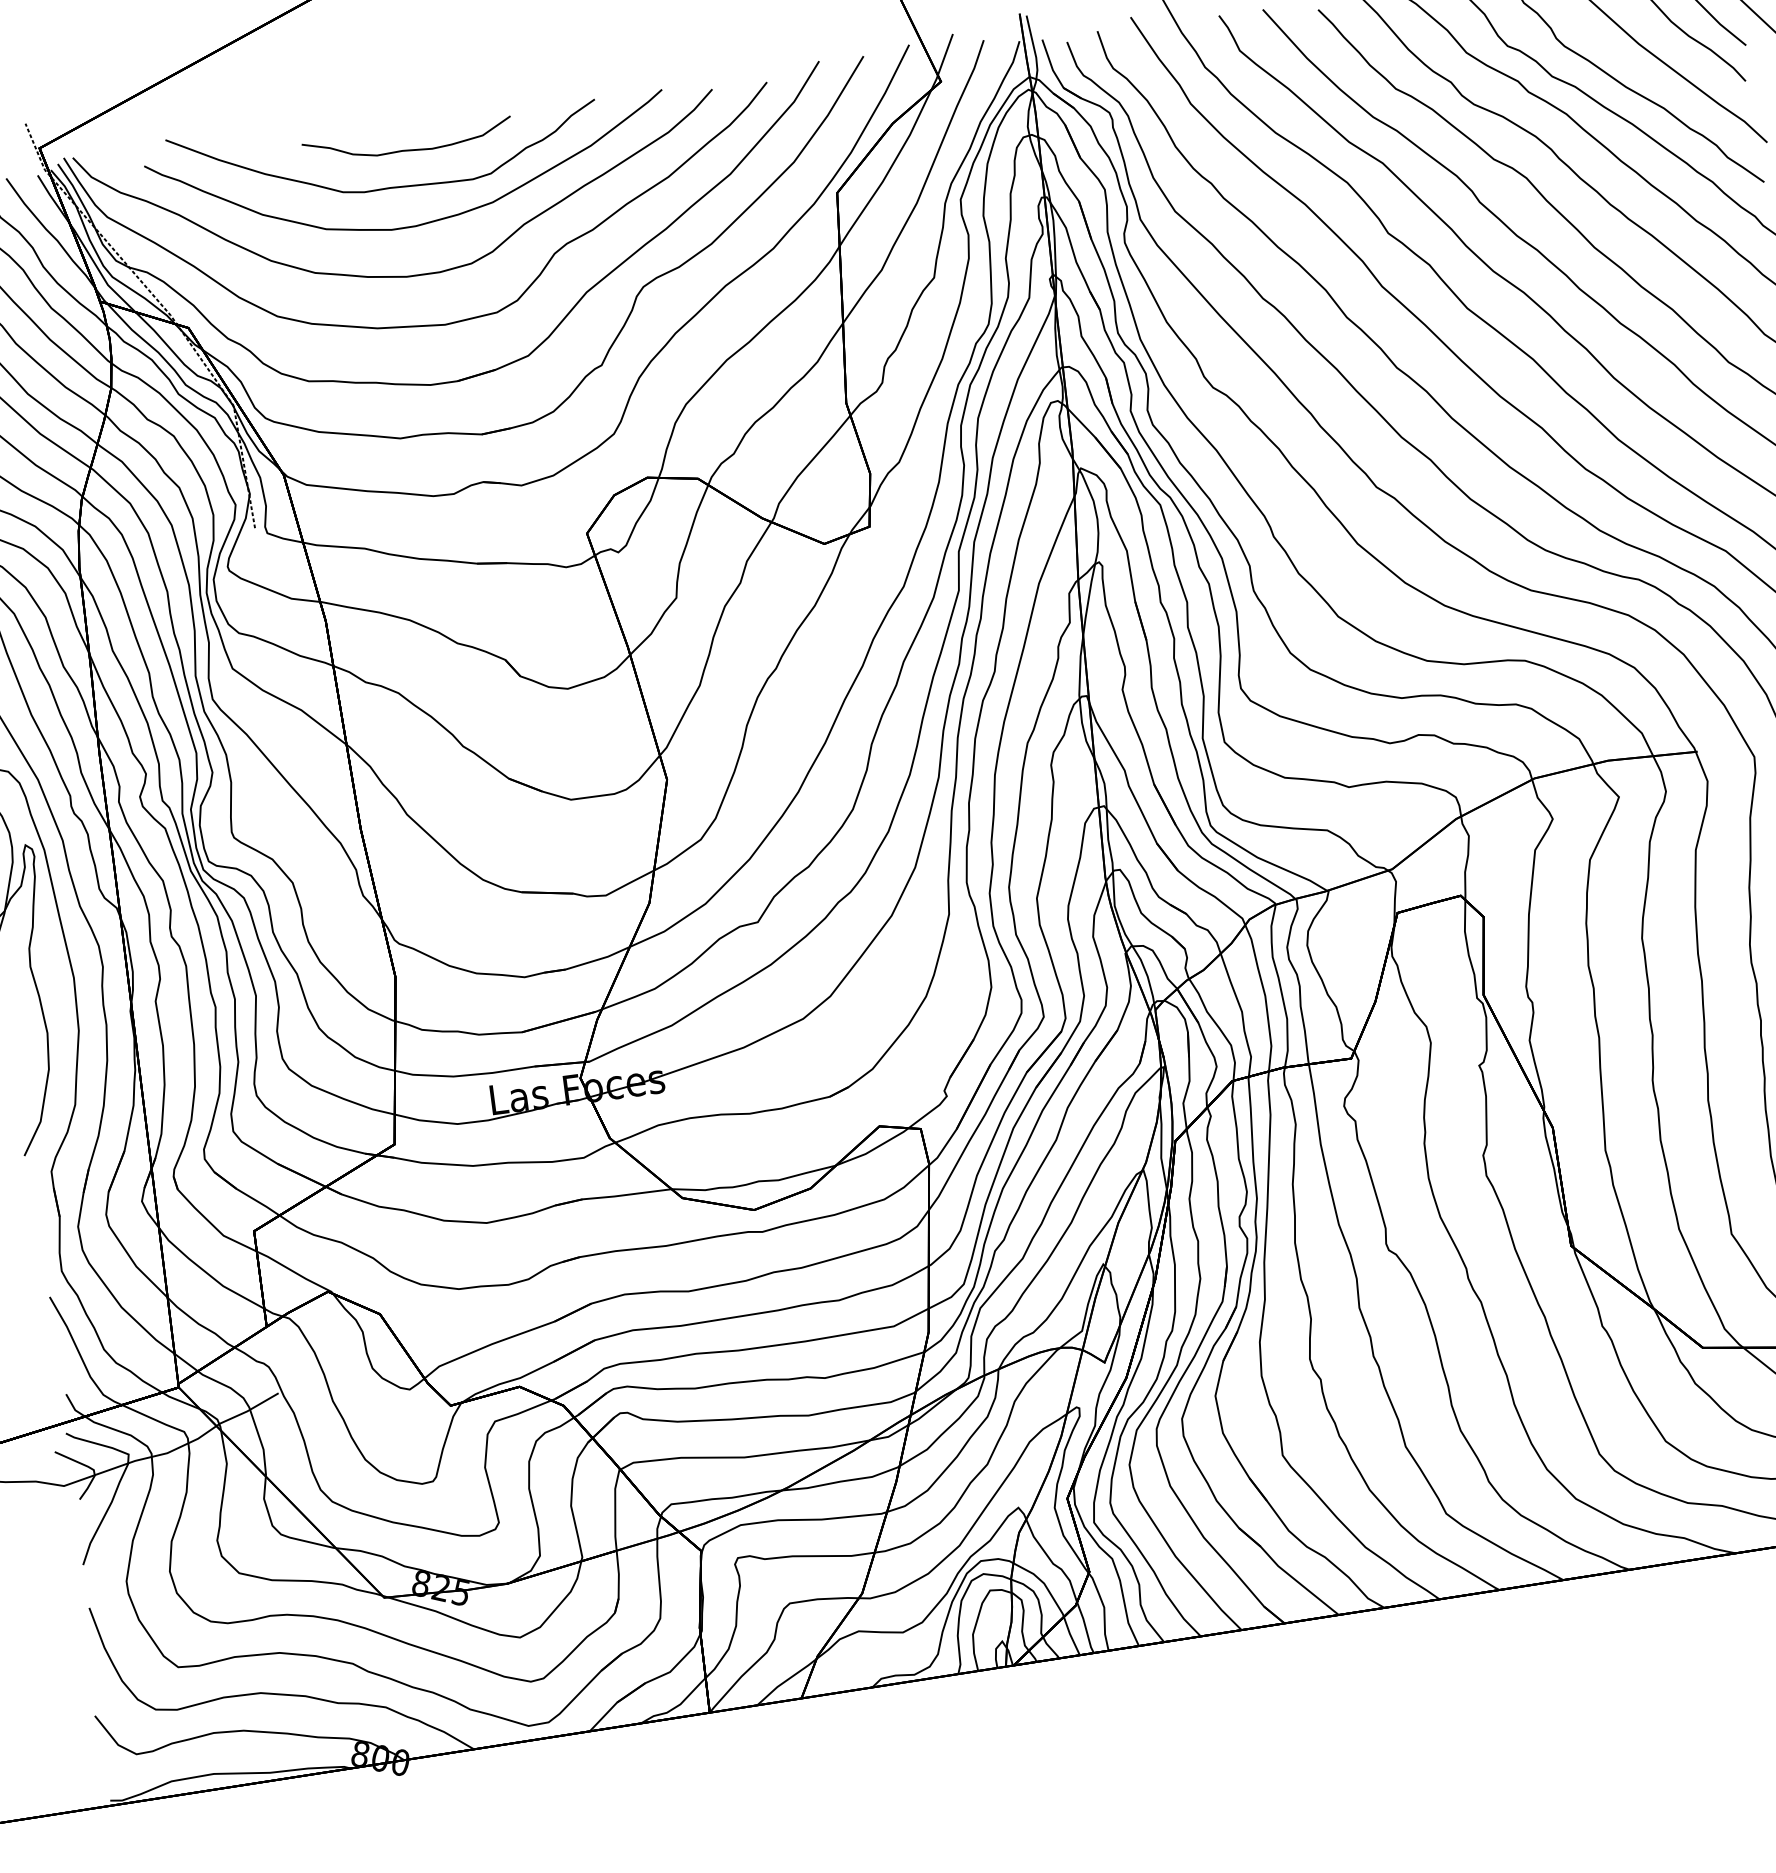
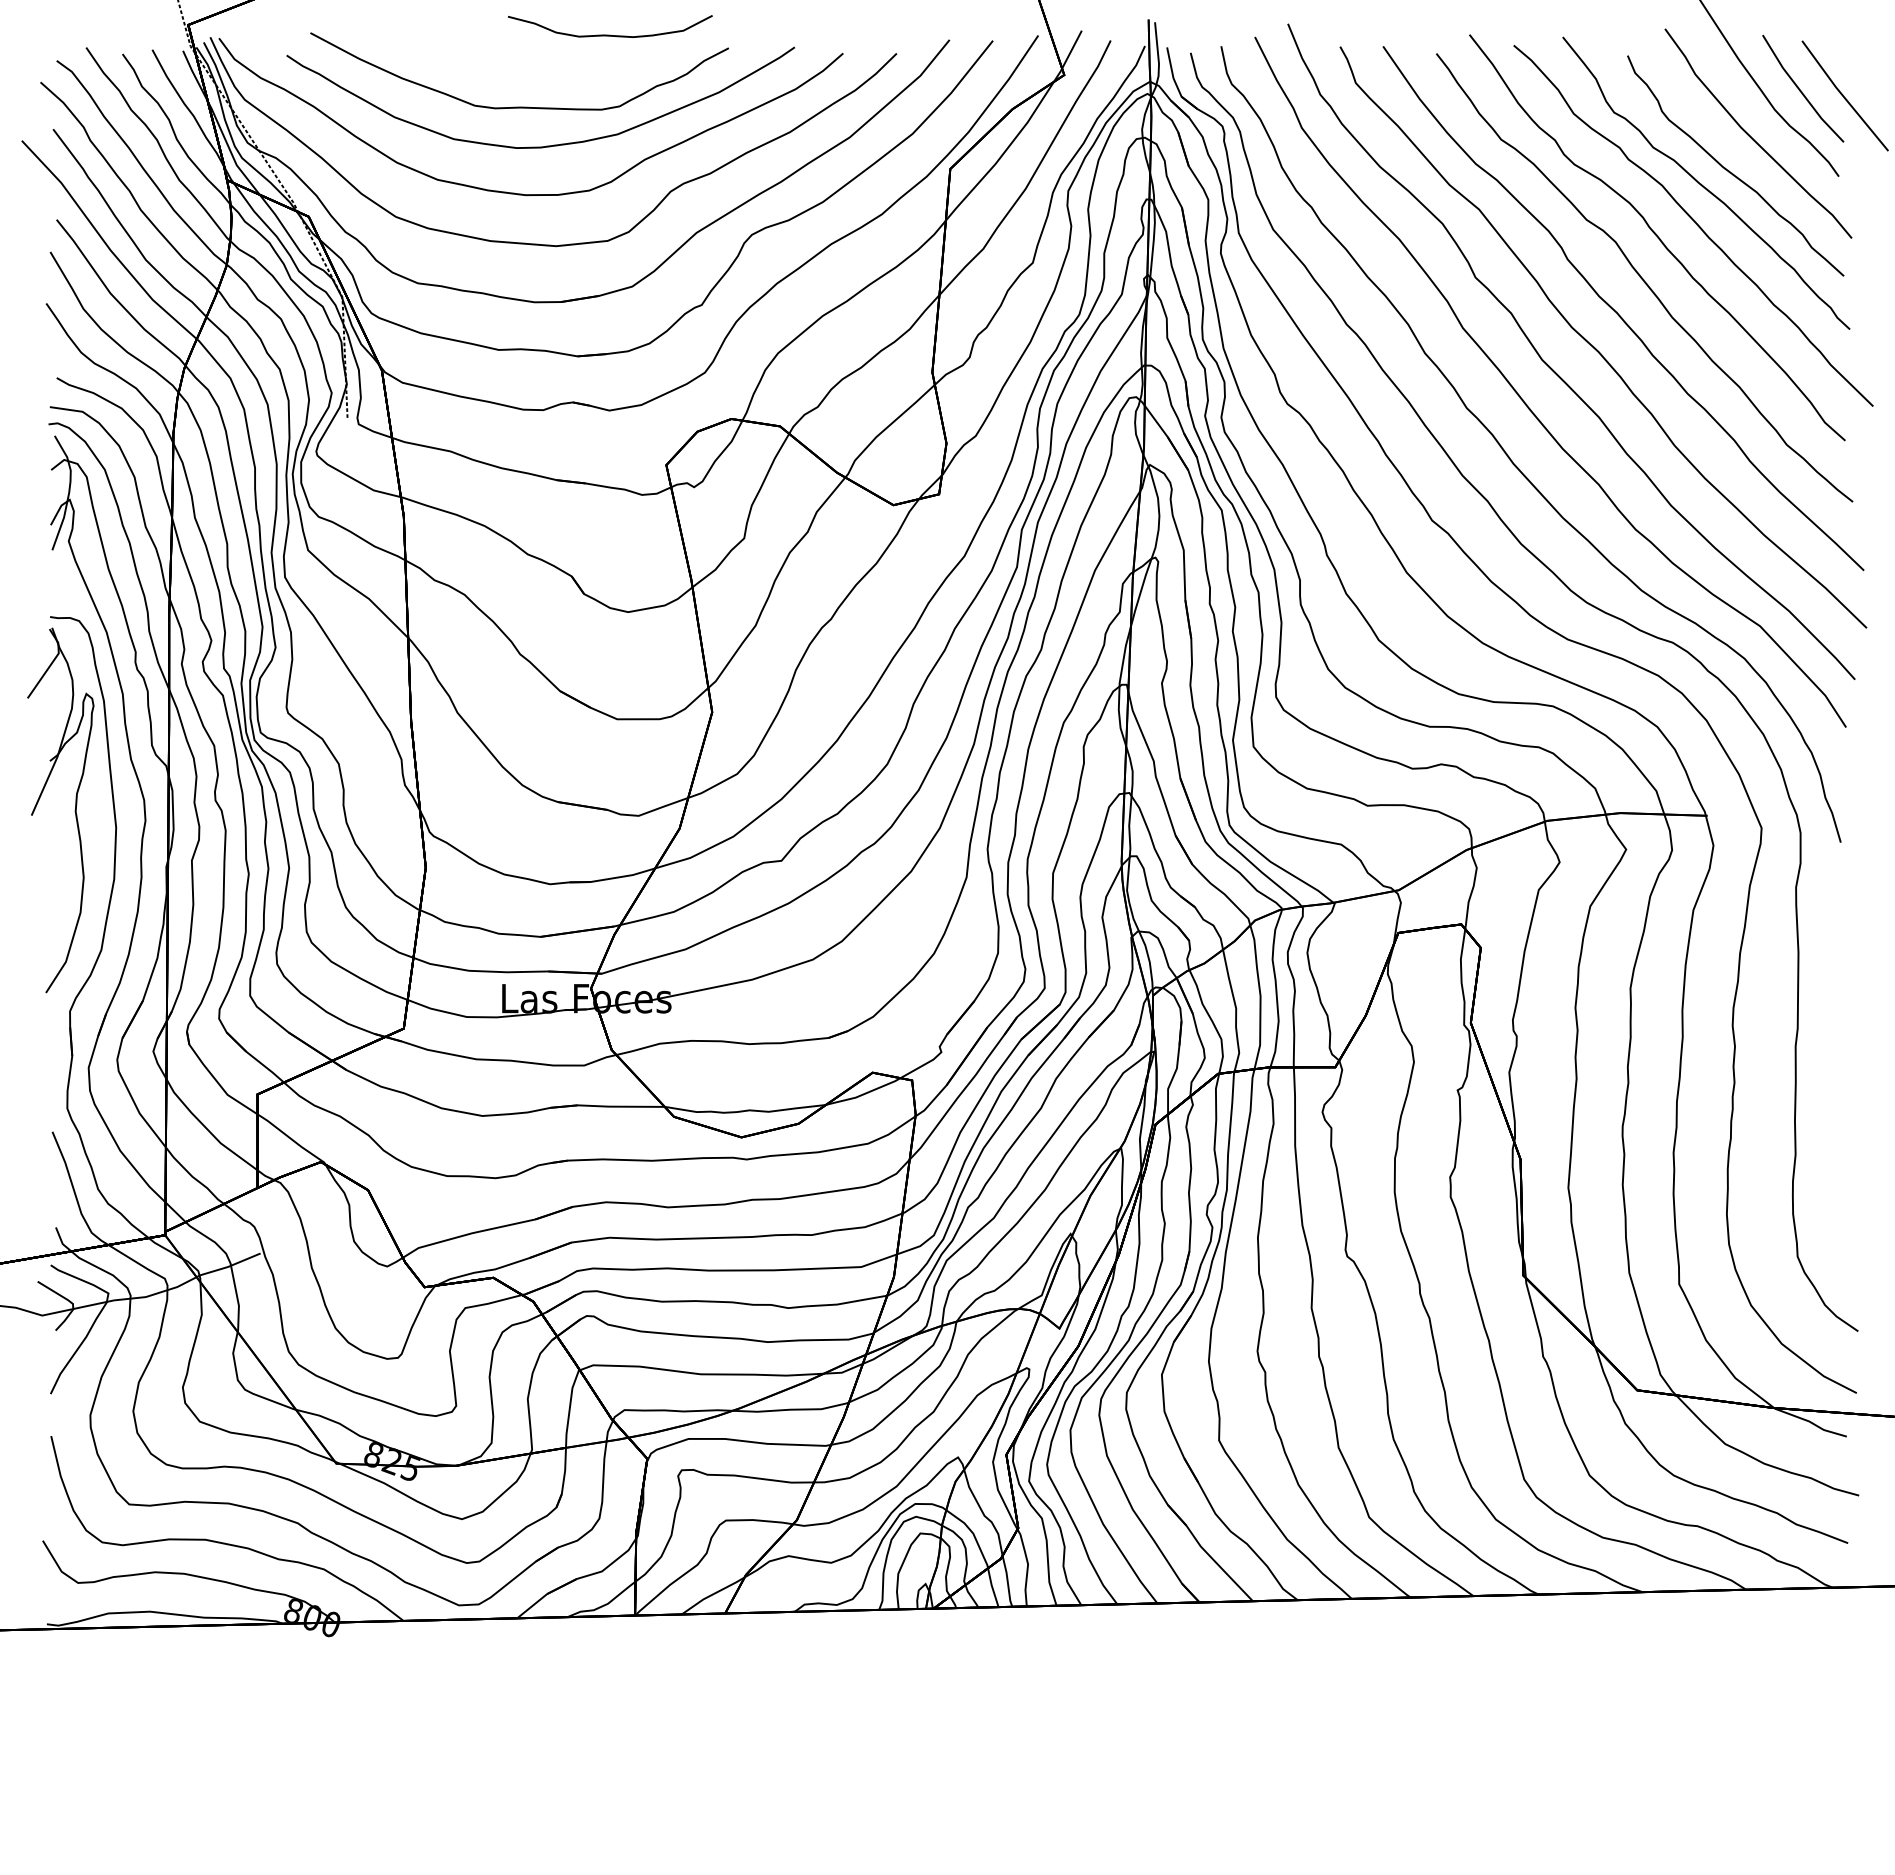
curve: (408, 149) -> (610, 34), moved

